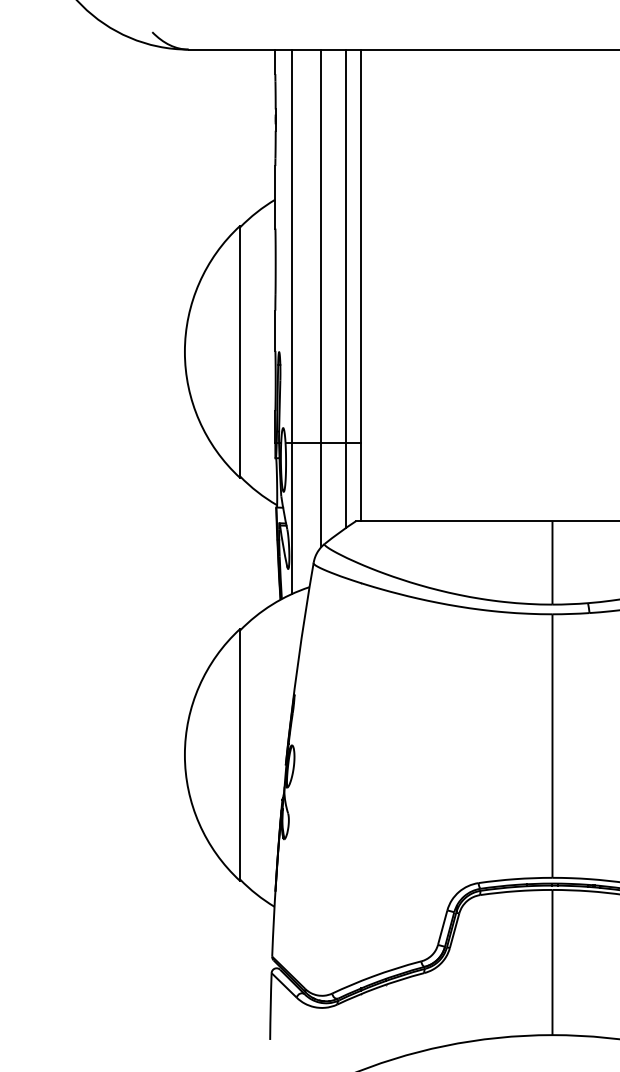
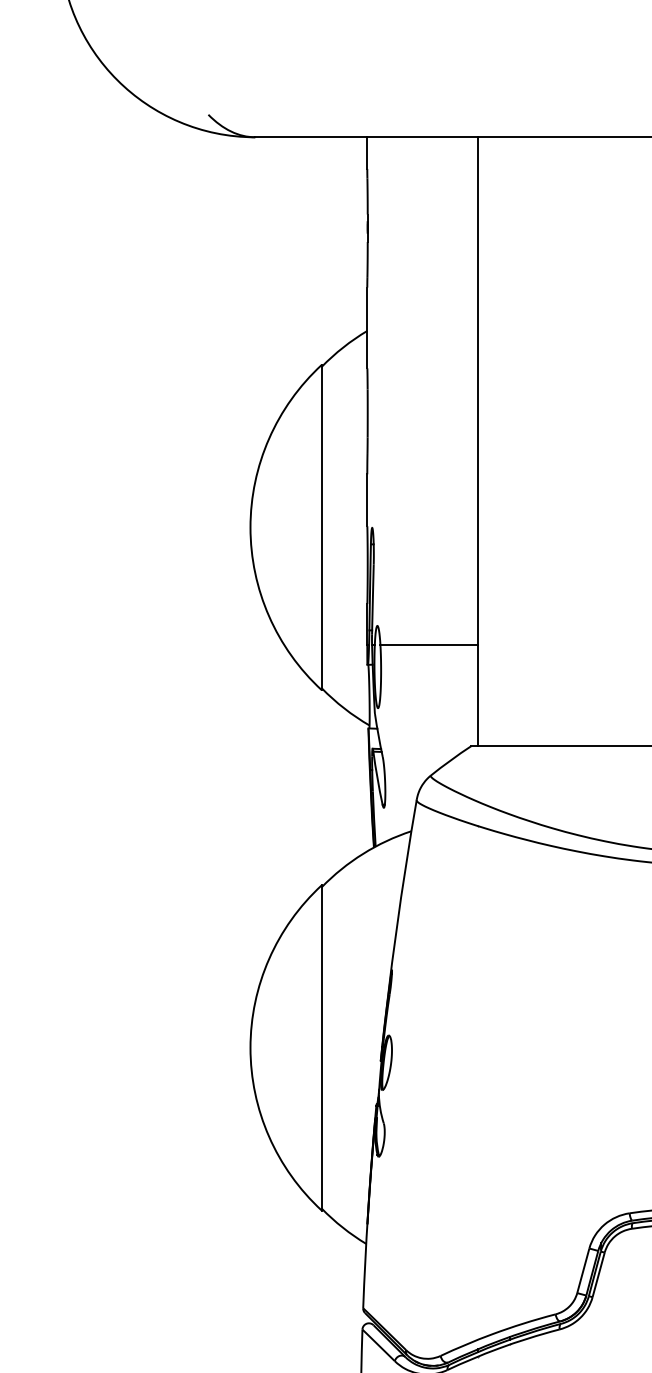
line: (345, 288) -> (457, 445), removed
line: (321, 298) -> (426, 458), removed
line: (292, 321) -> (389, 488), removed

